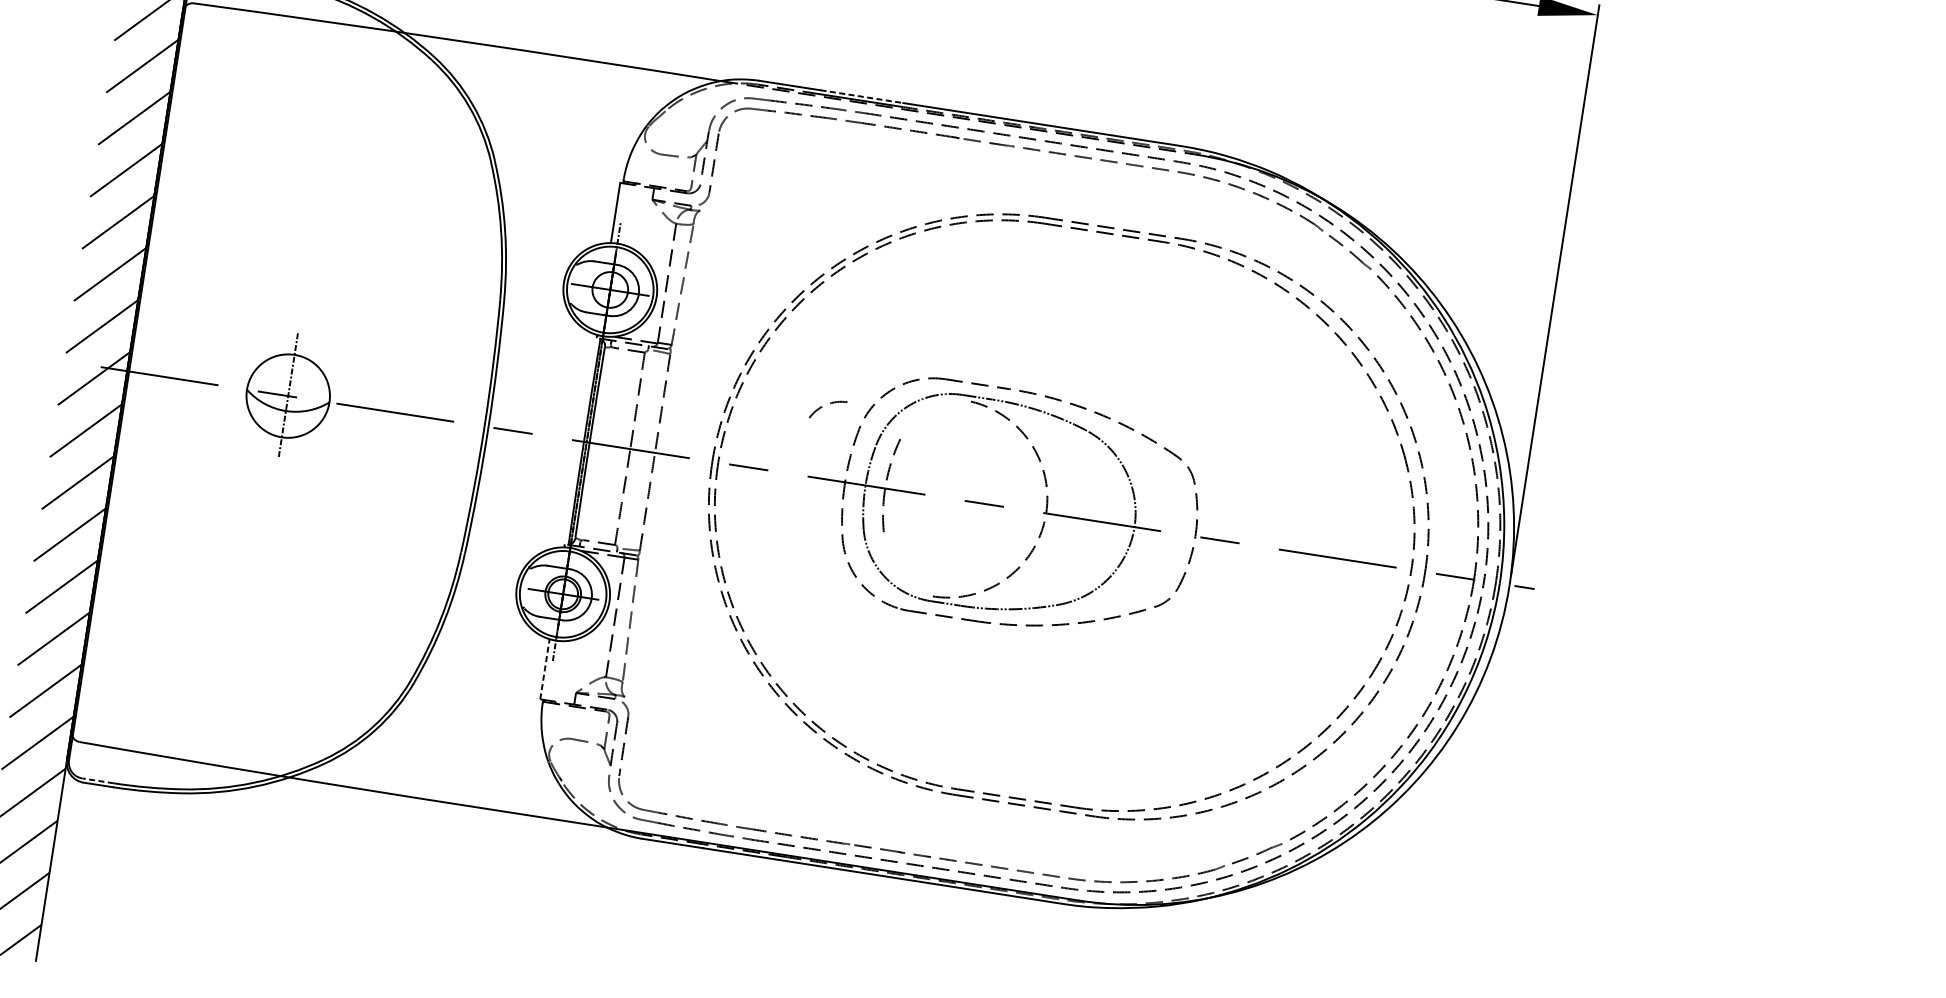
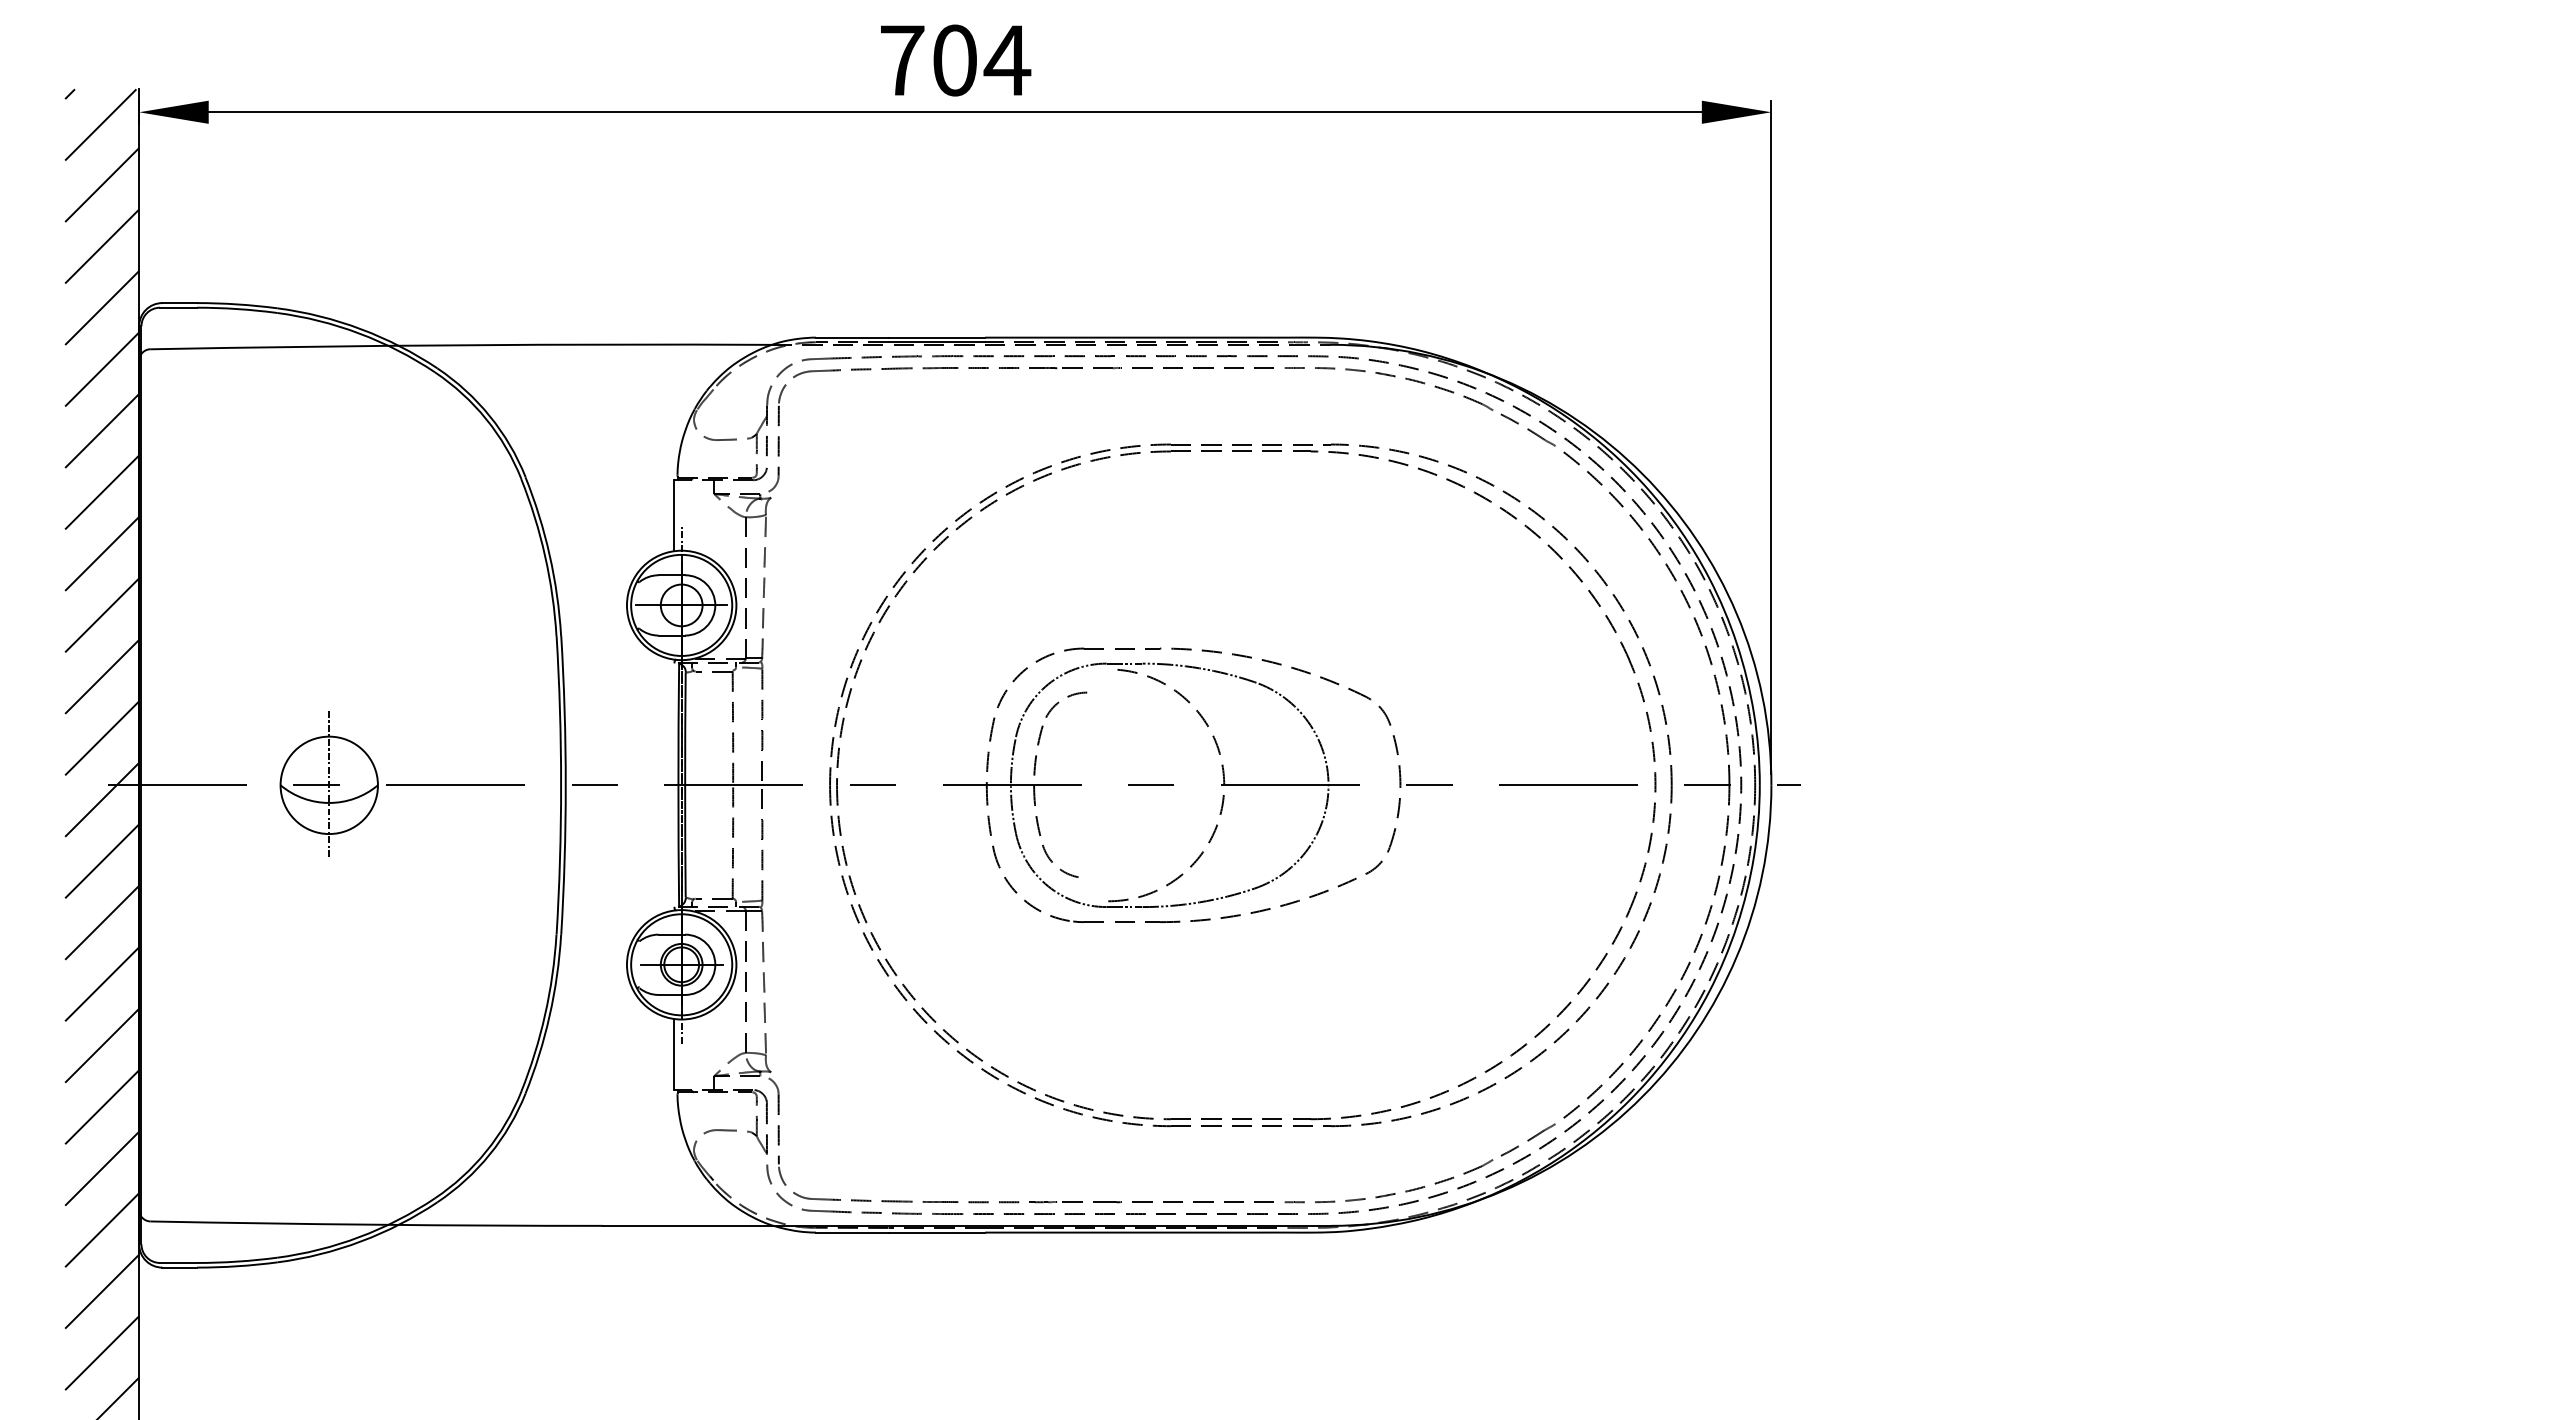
line: (862, 96) -> (937, 337), dashed -> solid
arc: (830, 403) -> (1067, 697), moved
arc: (890, 554) -> (1052, 860), added
line: (545, 669) -> (674, 1054), dashed -> solid
line: (97, 780) -> (178, 1262), dashed -> solid

